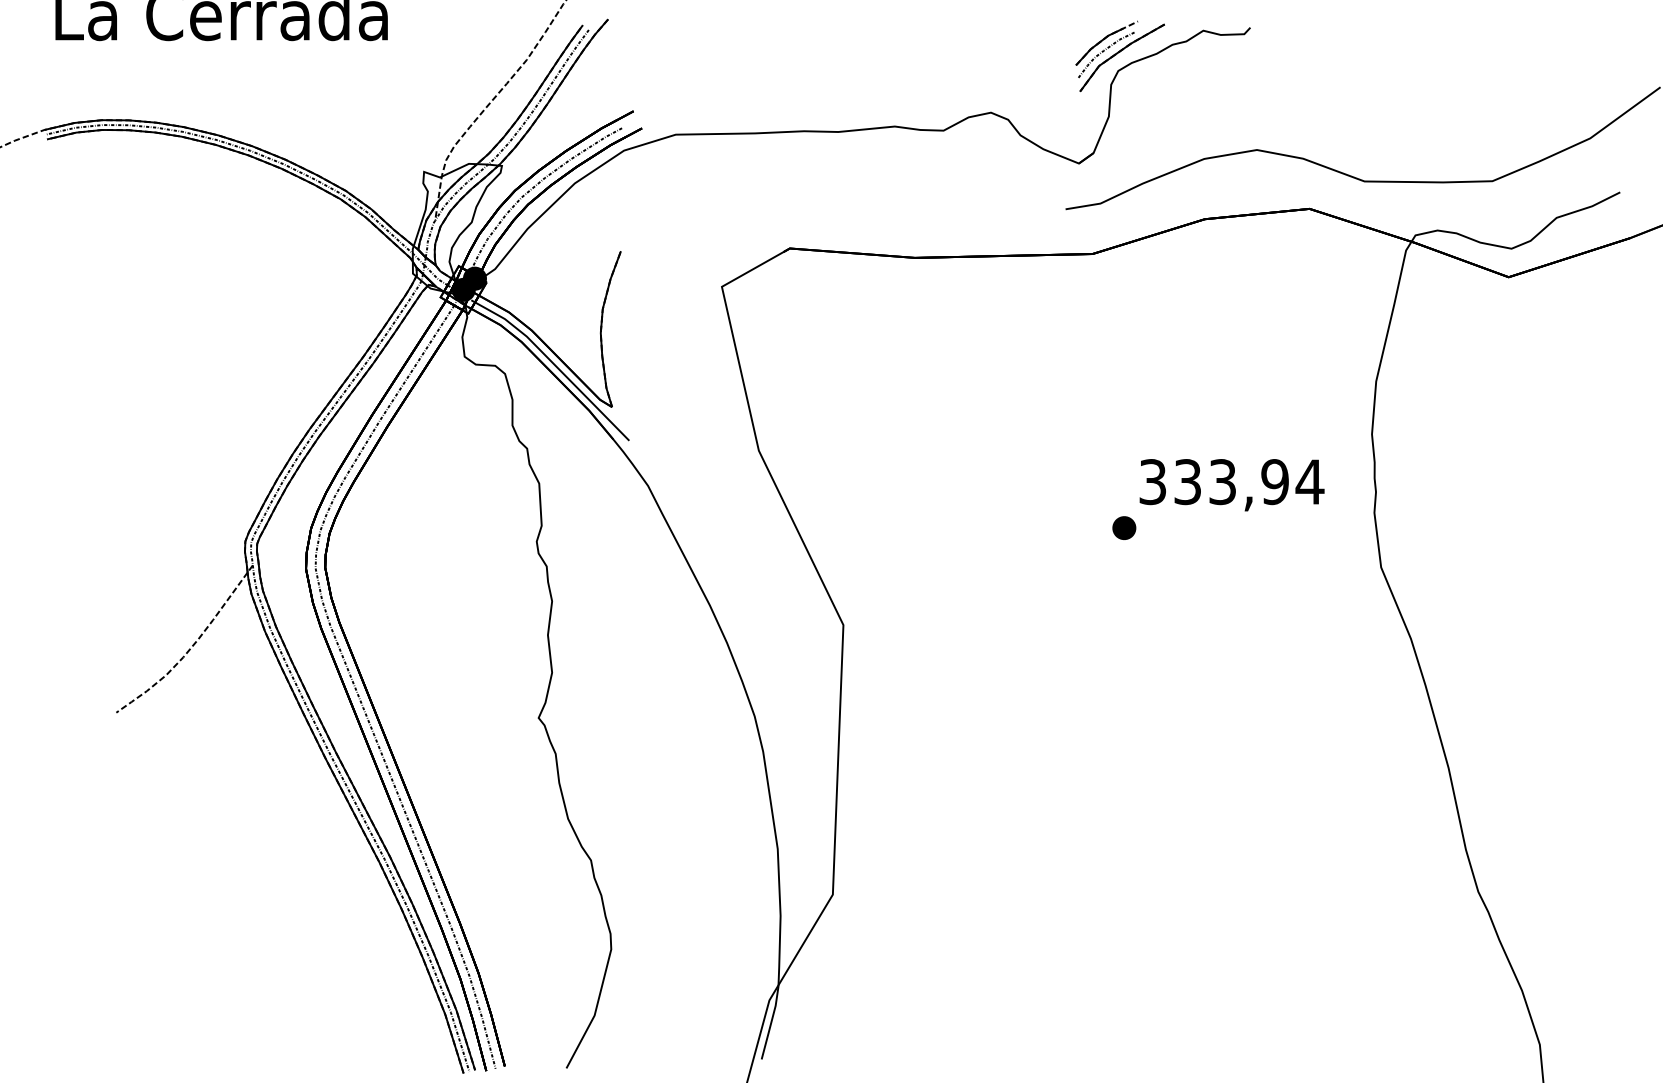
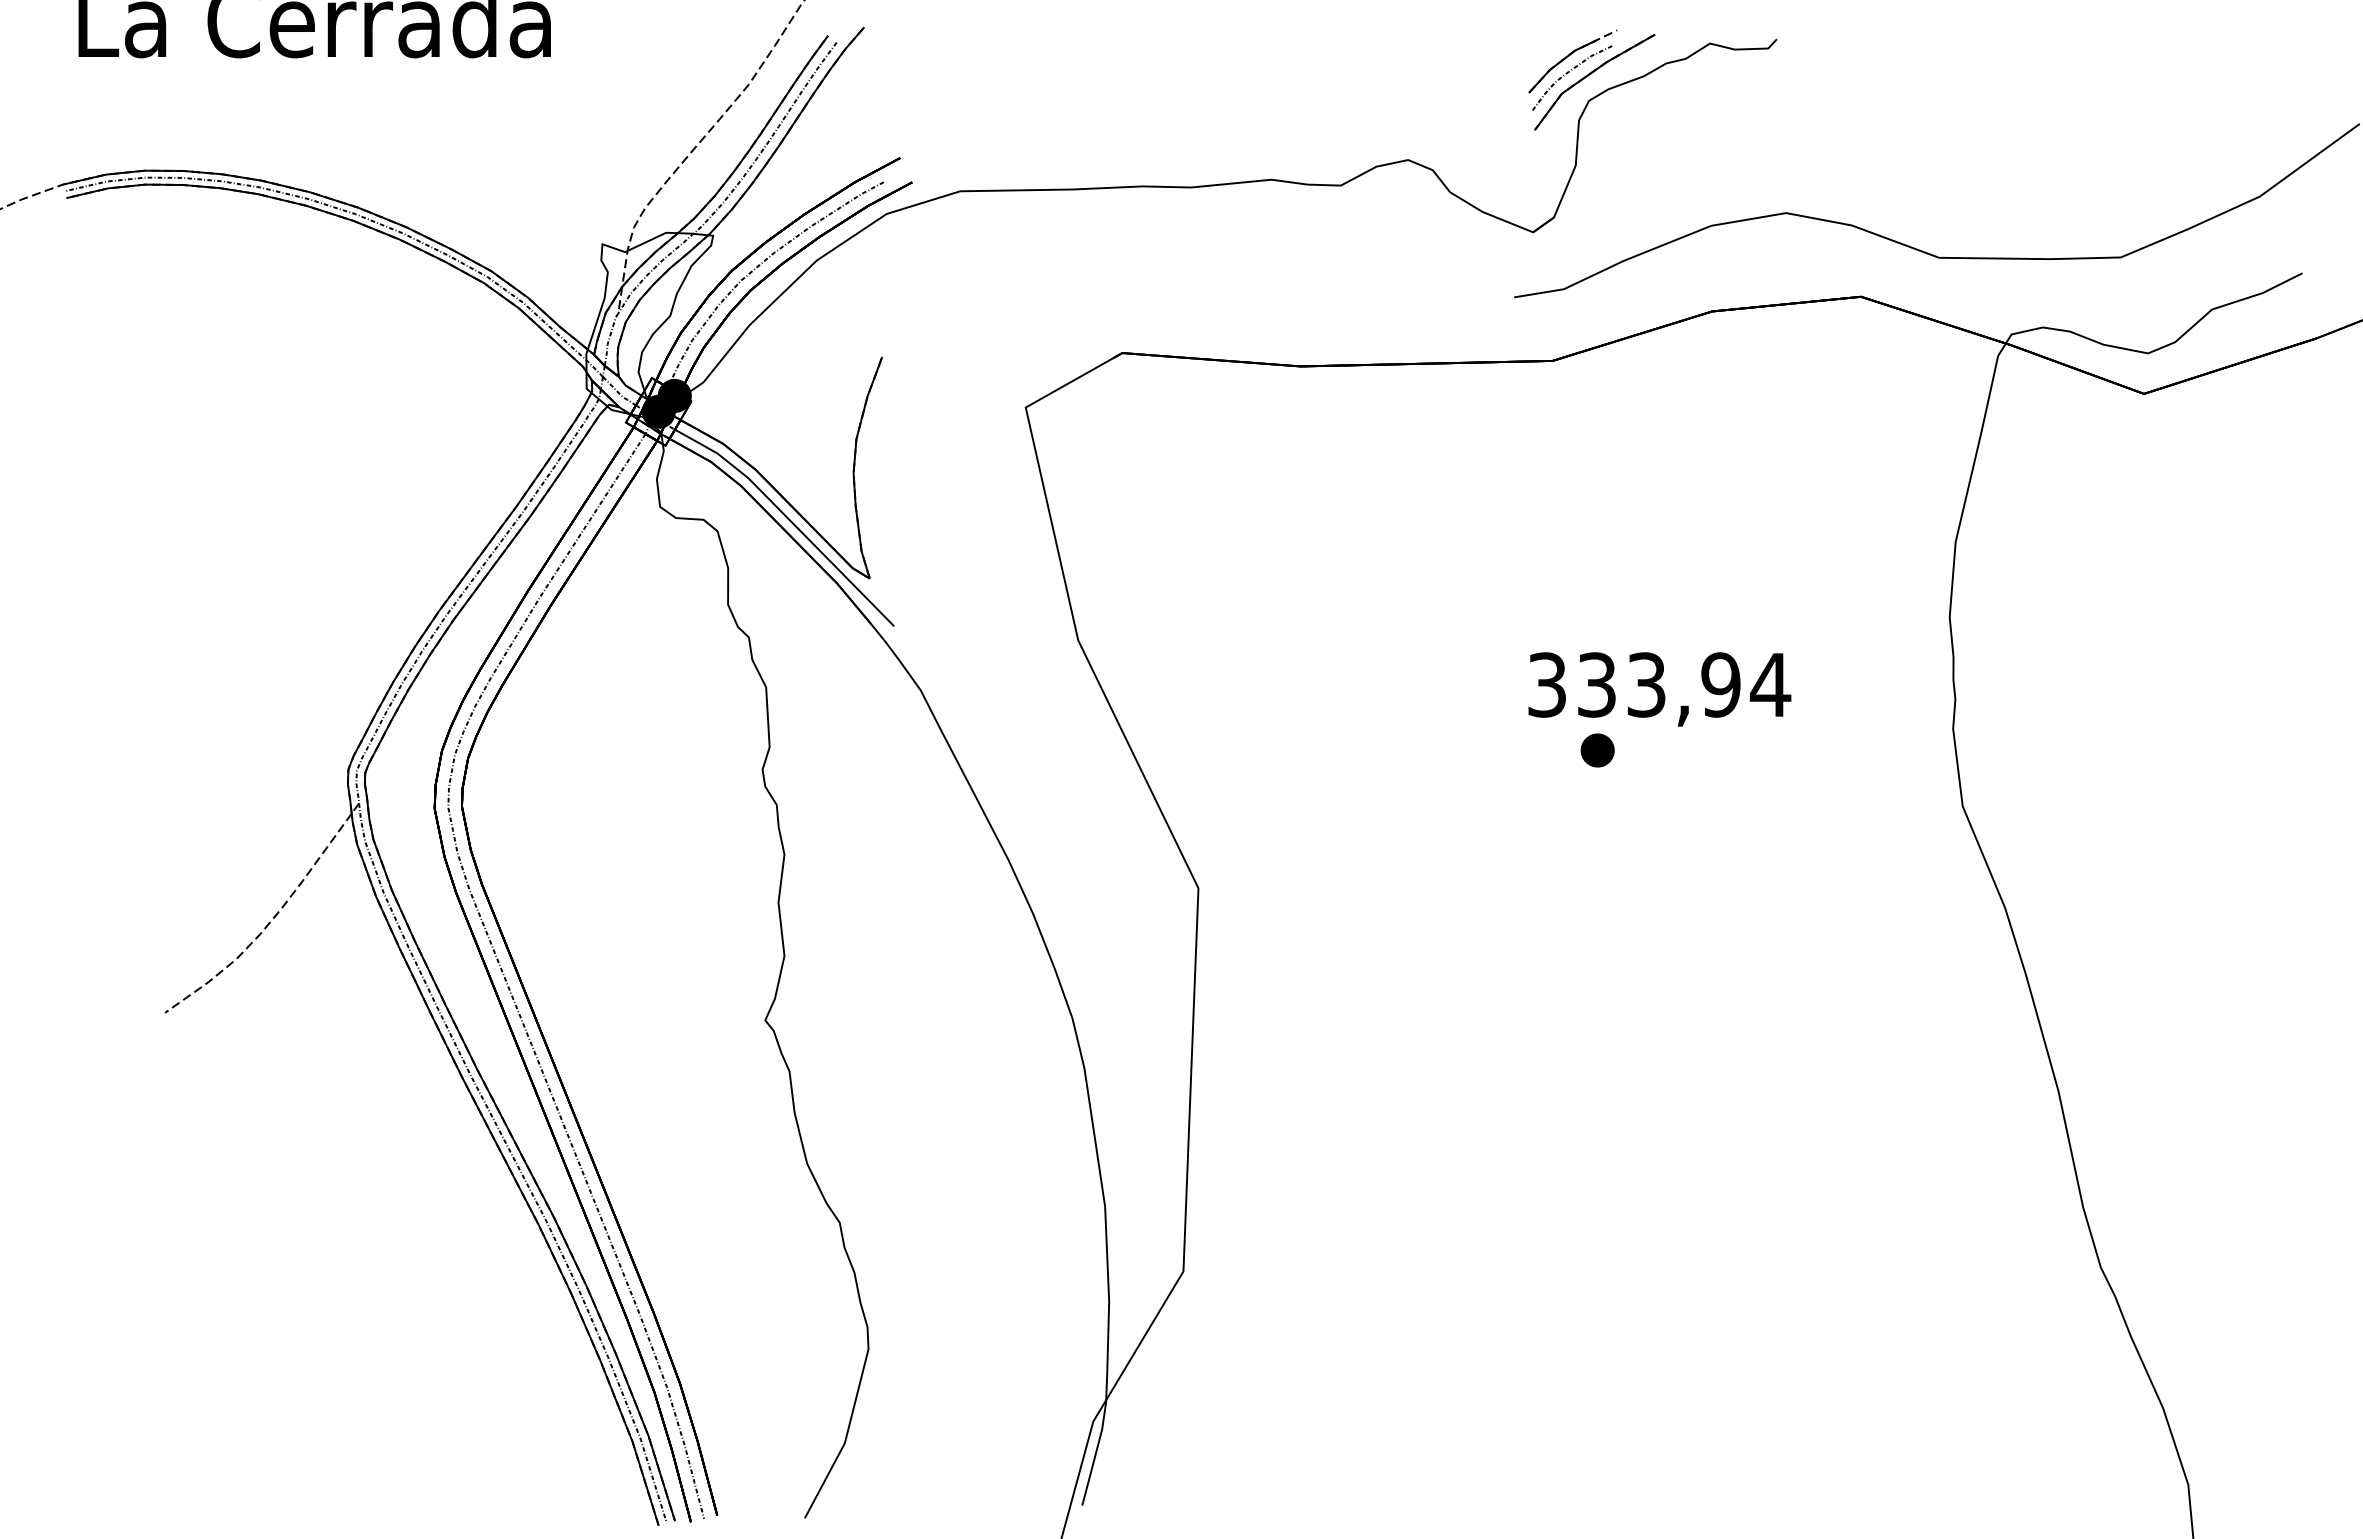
text: (1231, 485) -> (1659, 689), moved

